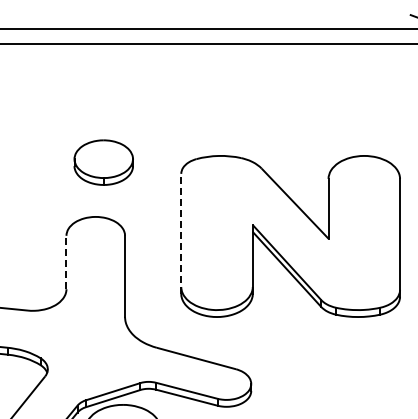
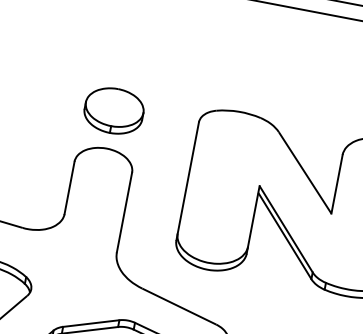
part: (103, 162) -> (113, 110), moved
line: (181, 233) -> (187, 180), dashed -> solid
line: (66, 262) -> (69, 187), dashed -> solid

